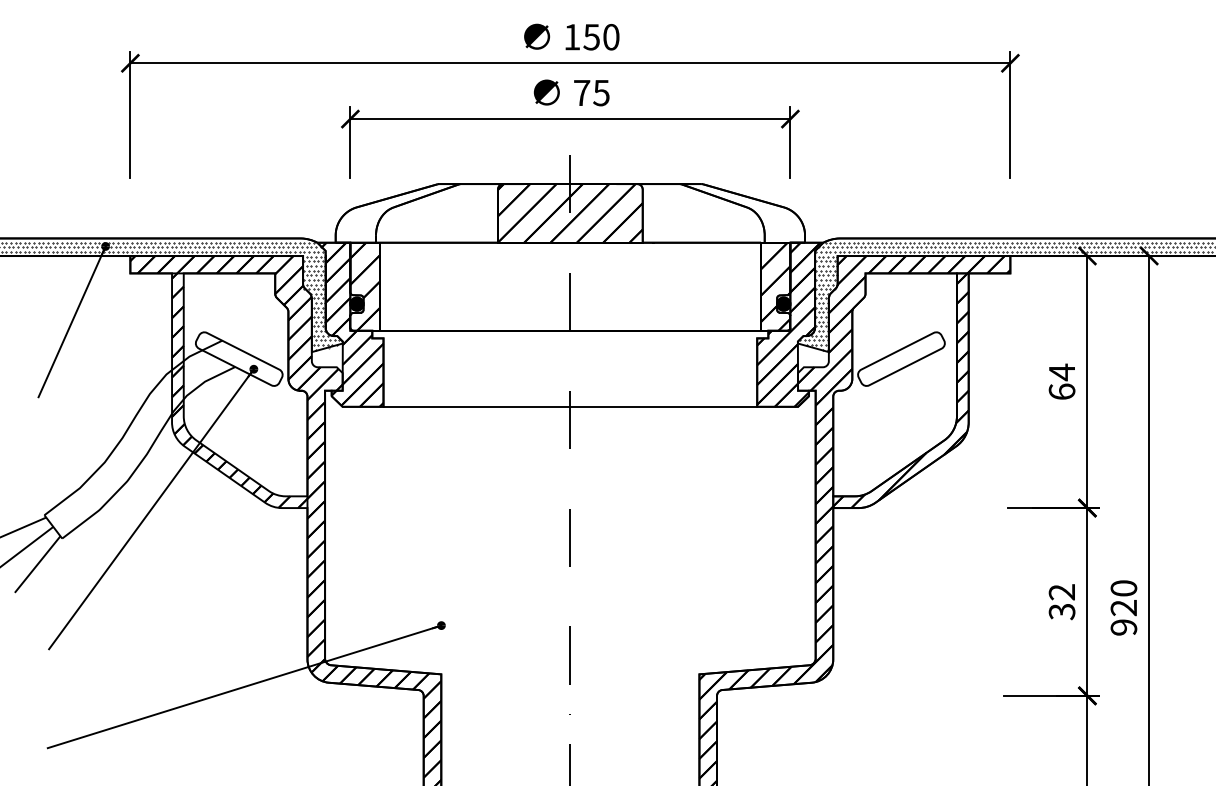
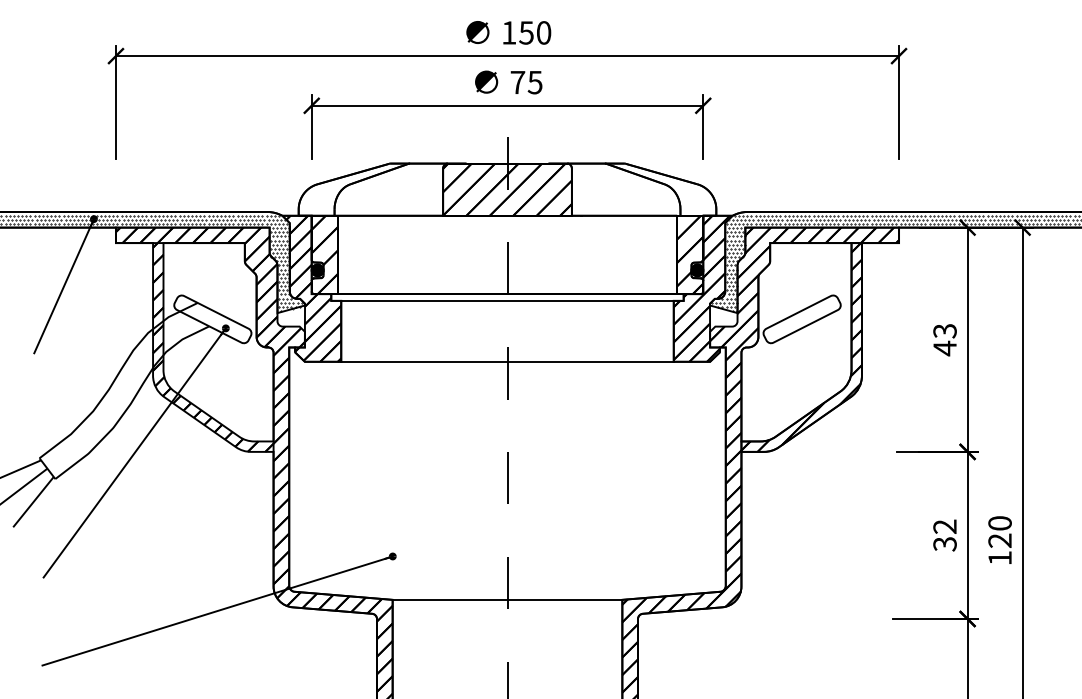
line: (570, 337) -> (507, 300), added
text: (1061, 381) -> (944, 339), 64 -> 43
text: (1123, 627) -> (999, 558), 920 -> 120
line: (570, 673) -> (507, 599), added

